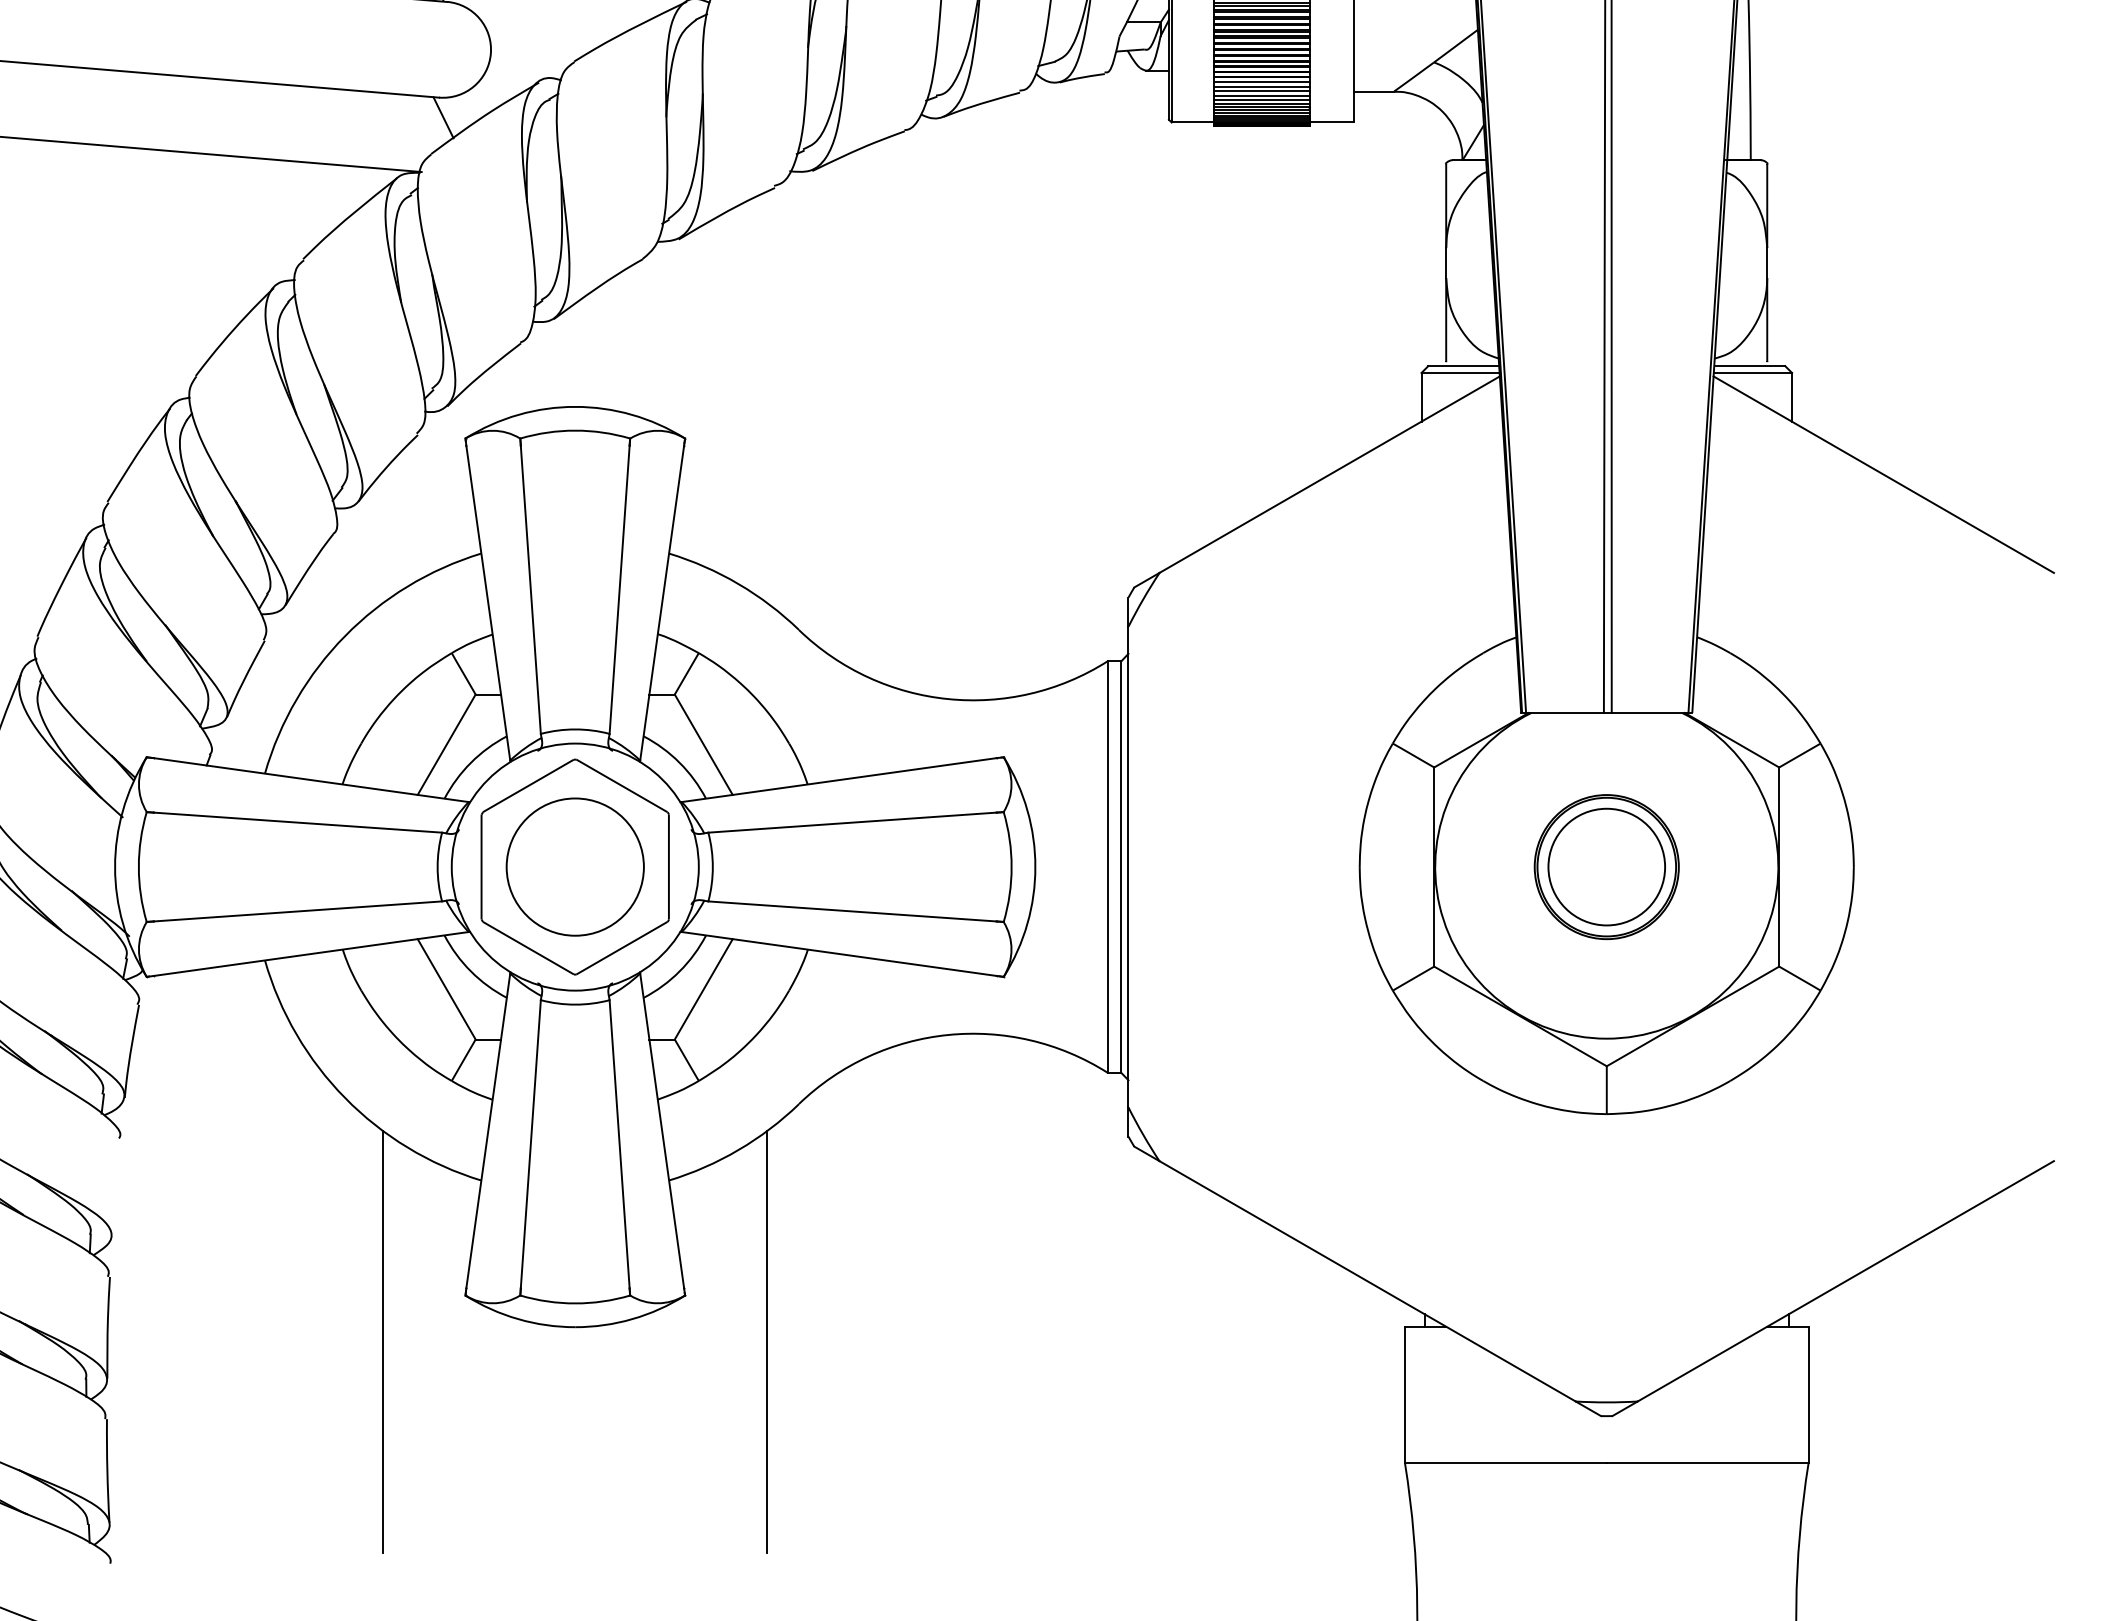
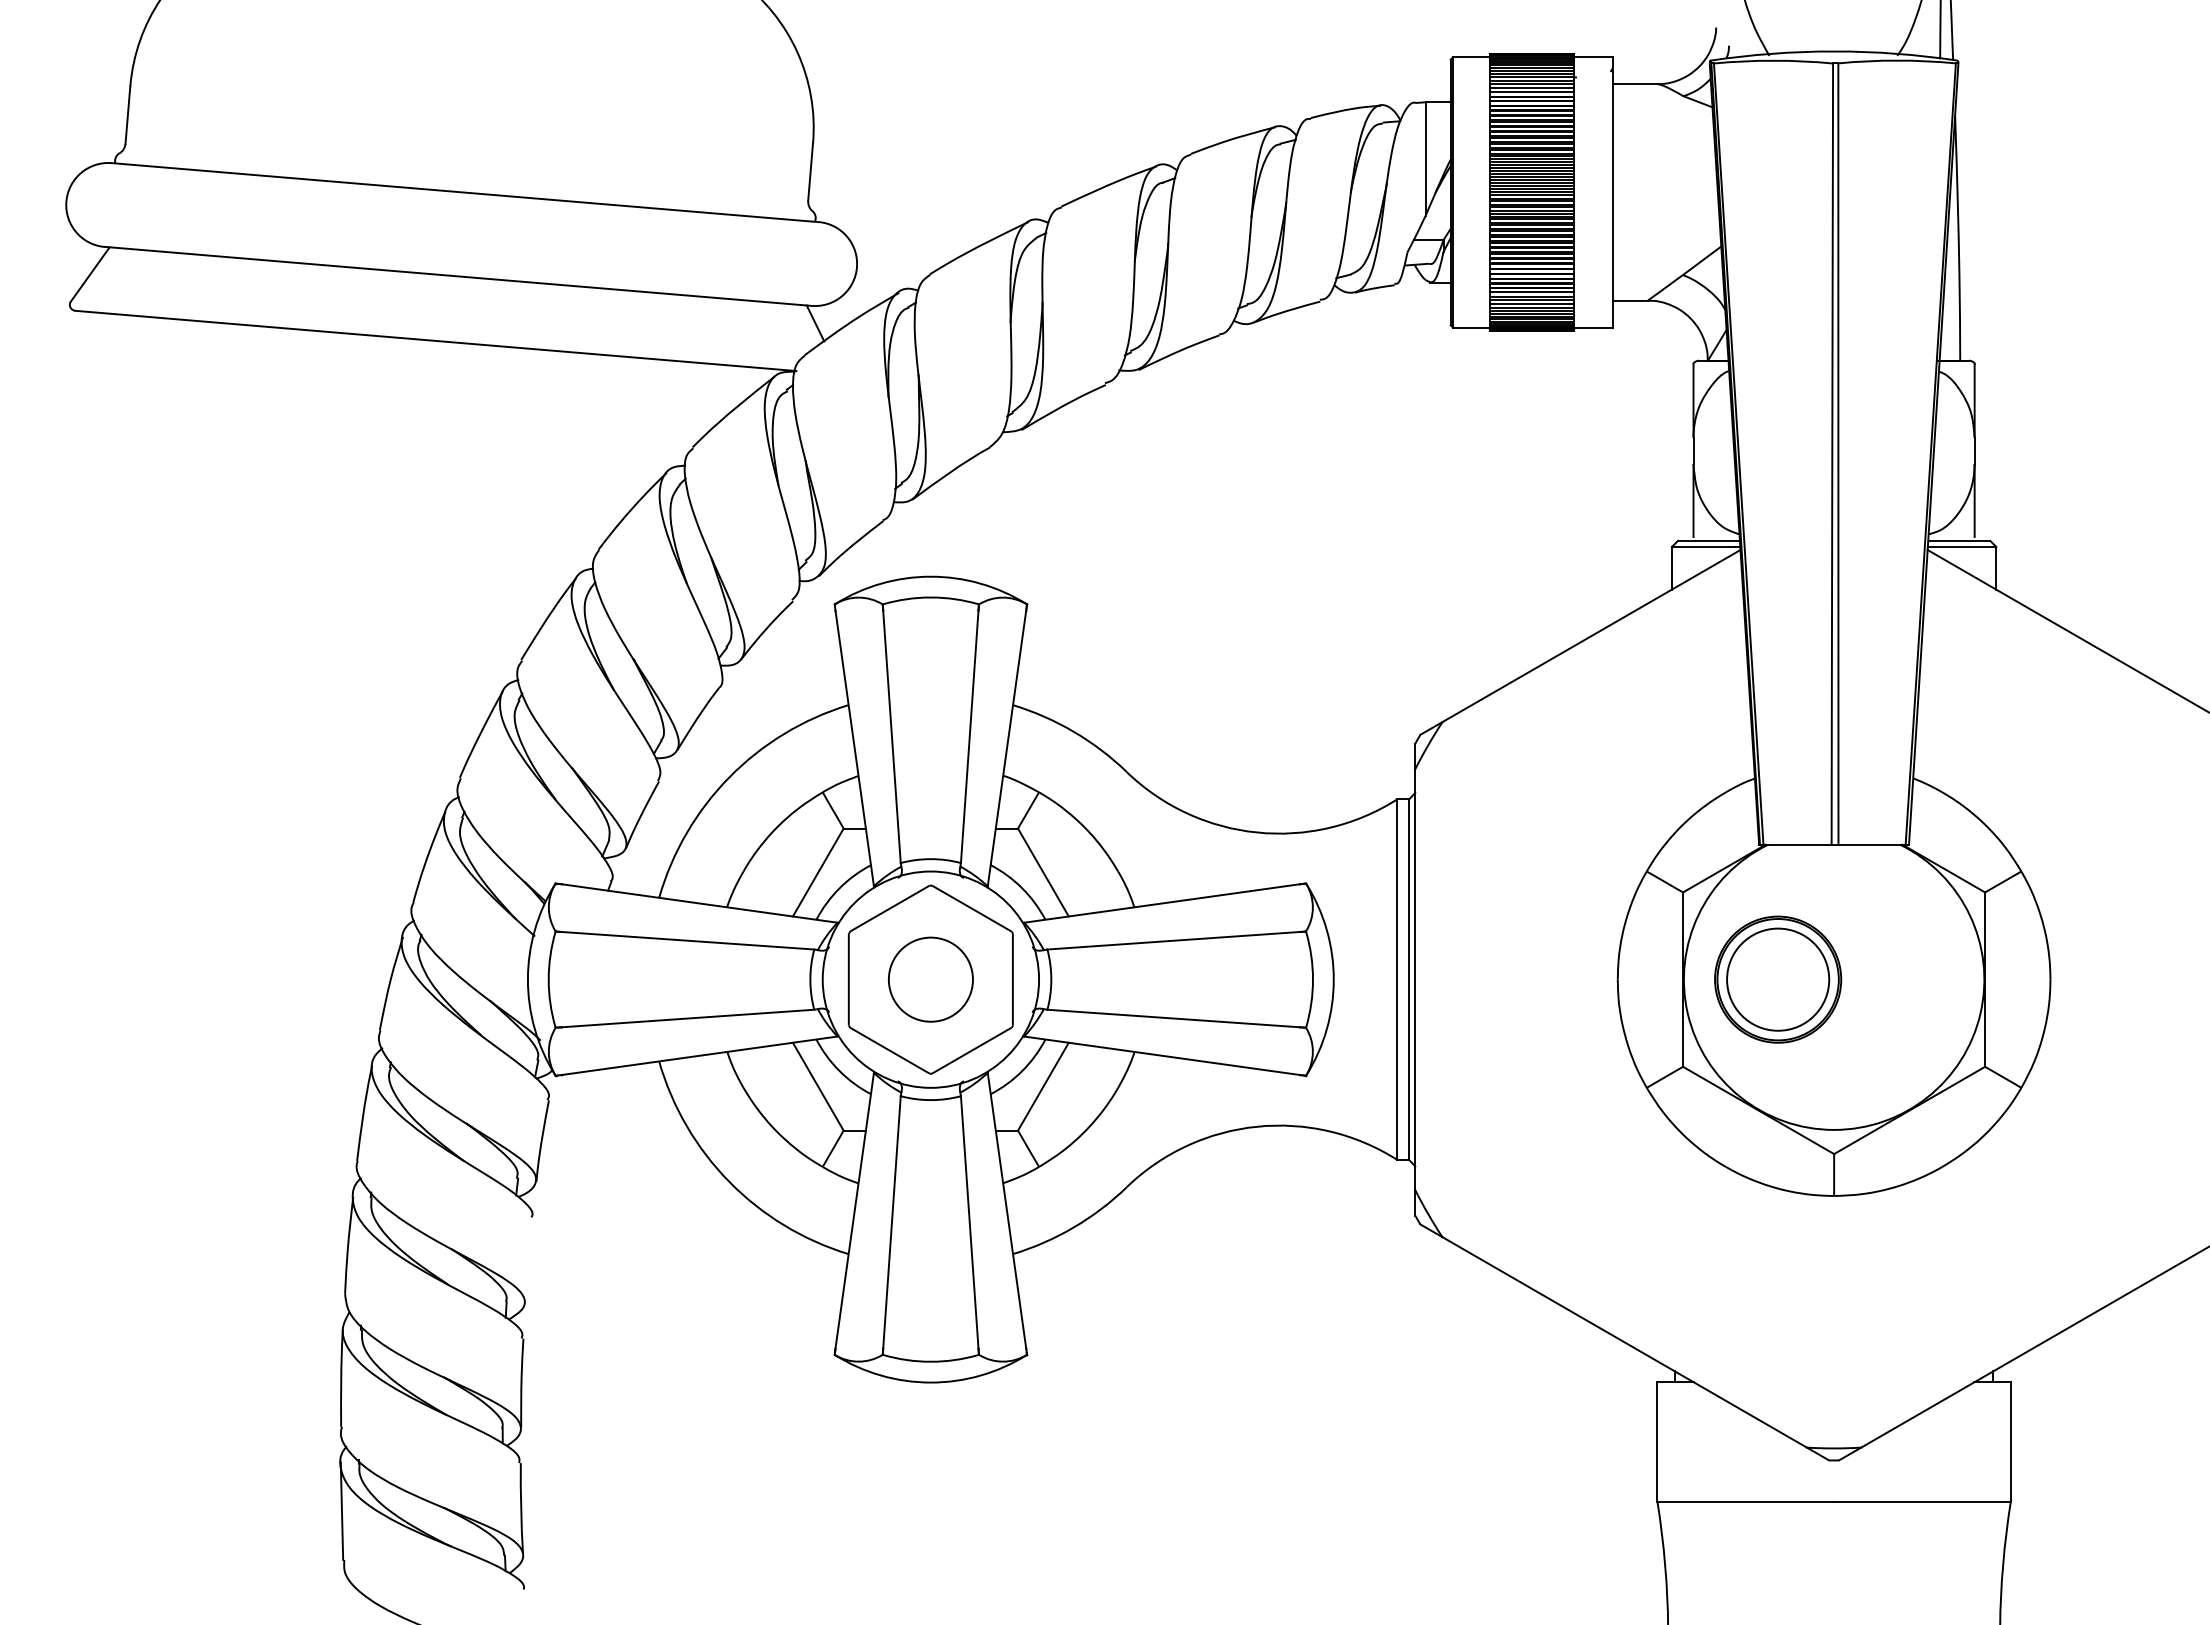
circle: (574, 866) -> (930, 979), size x0.7
part: (1607, 866) -> (1778, 979), moved
line: (382, 1341) -> (762, 1395), removed
line: (767, 1341) -> (1099, 1395), removed

